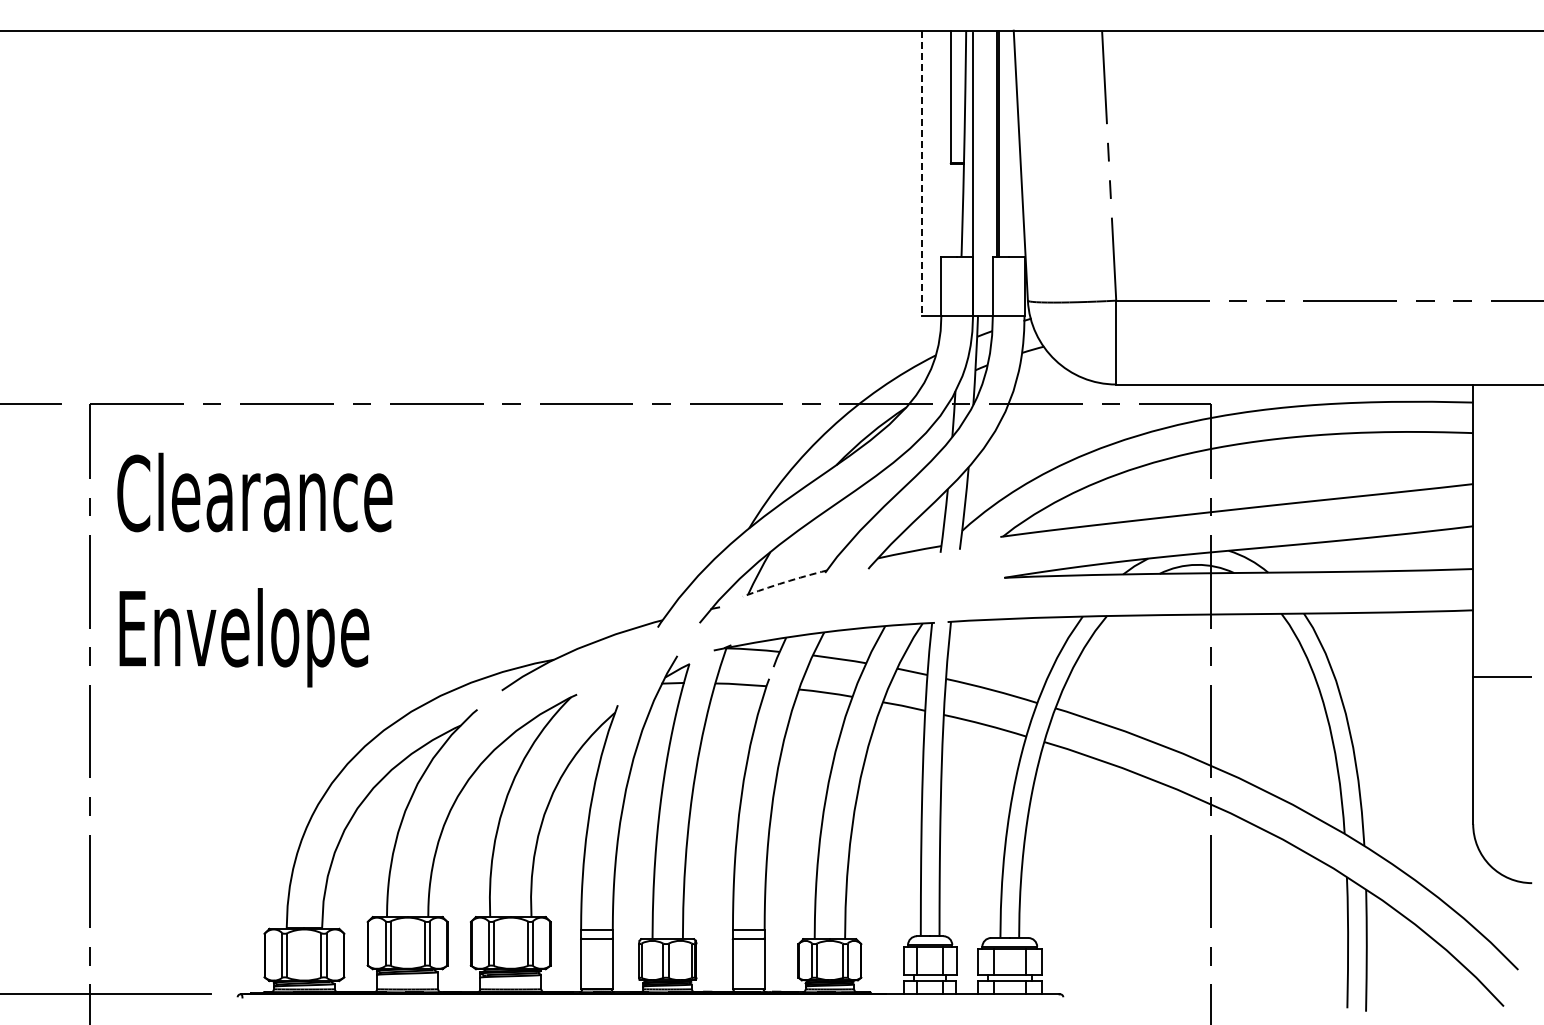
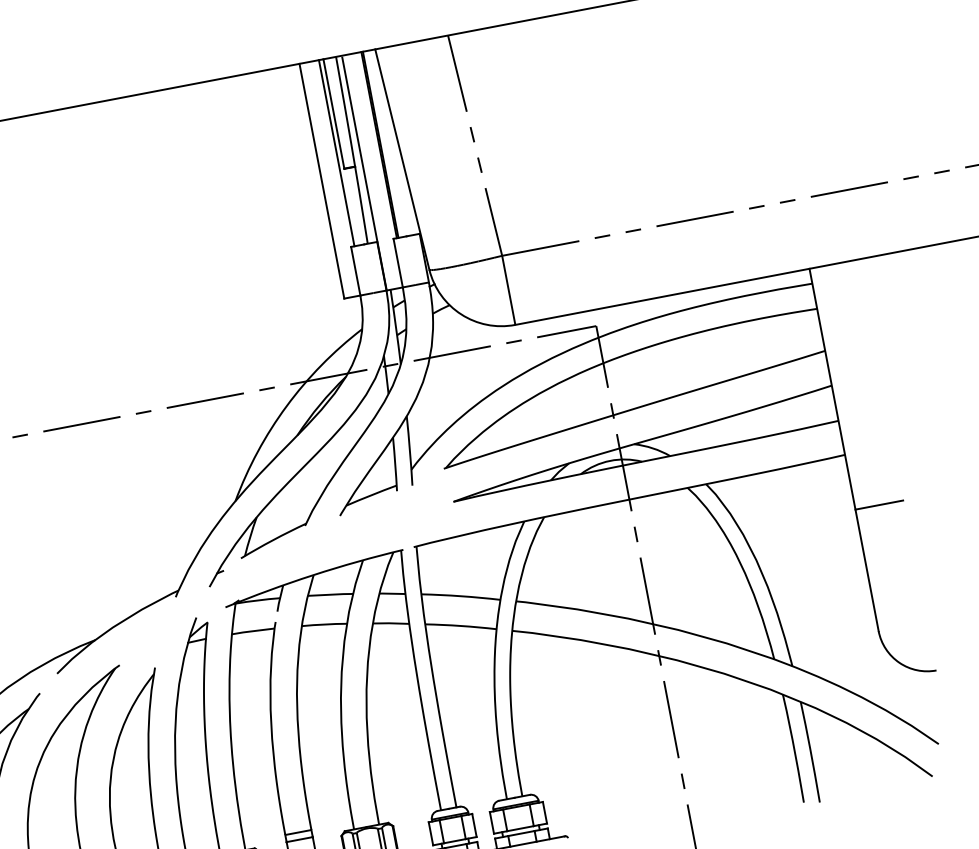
line: (945, 143) -> (336, 153), added
line: (921, 173) -> (321, 181), dashed -> solid
arc: (784, 582) -> (273, 540), dashed -> solid

